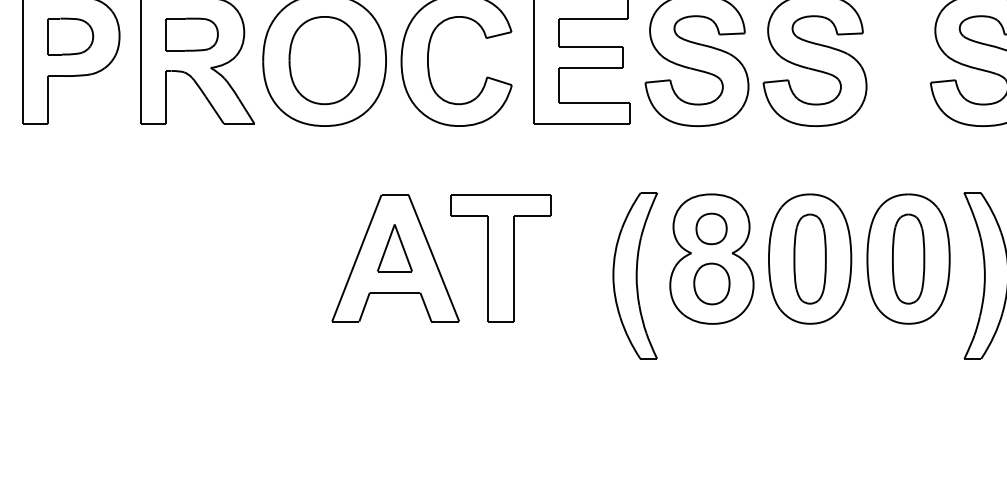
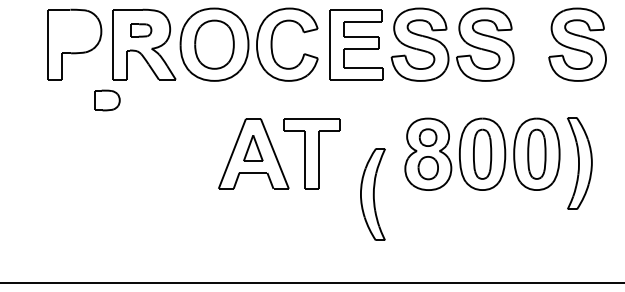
part: (192, 34) -> (141, 30), size x0.7
part: (70, 36) -> (107, 100), moved
part: (634, 275) -> (372, 194), moved

